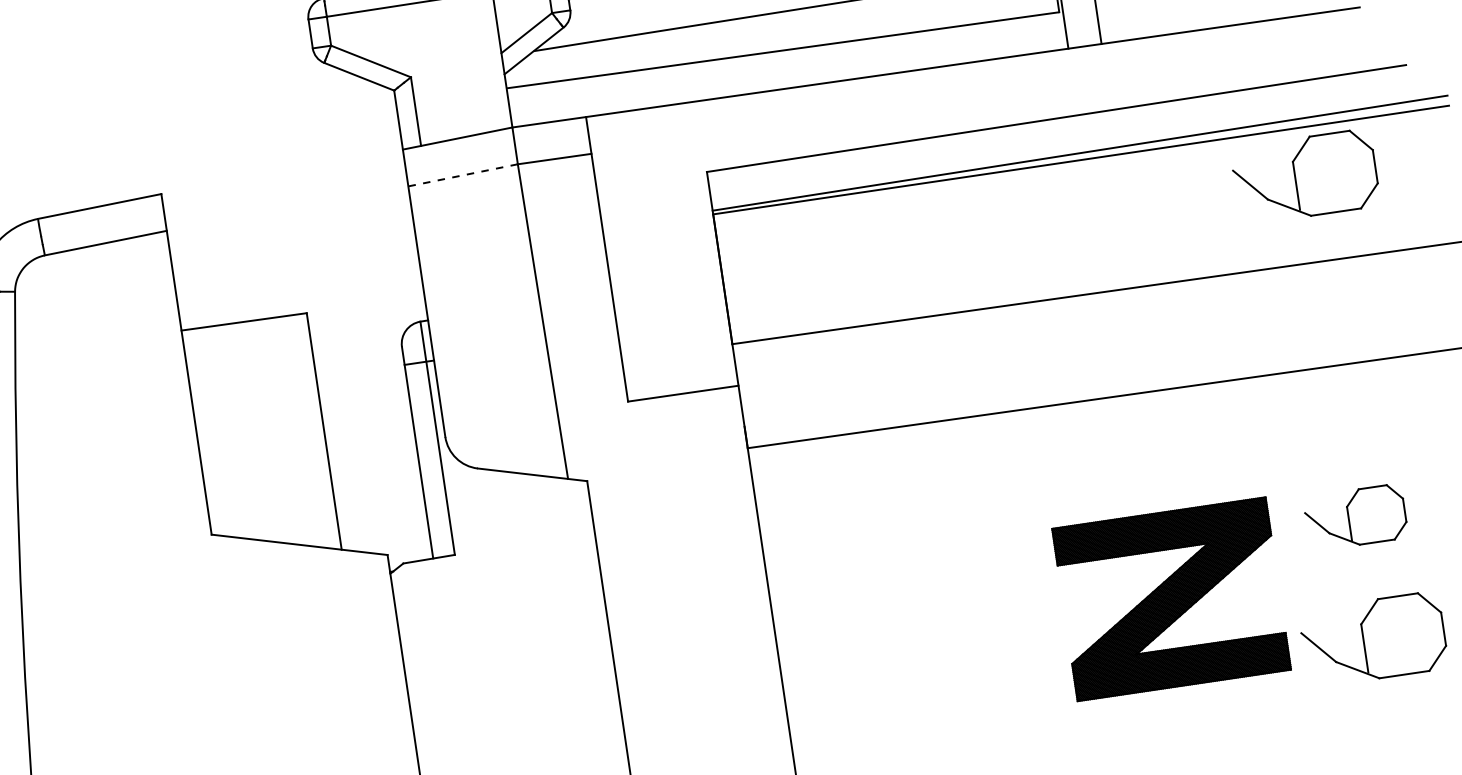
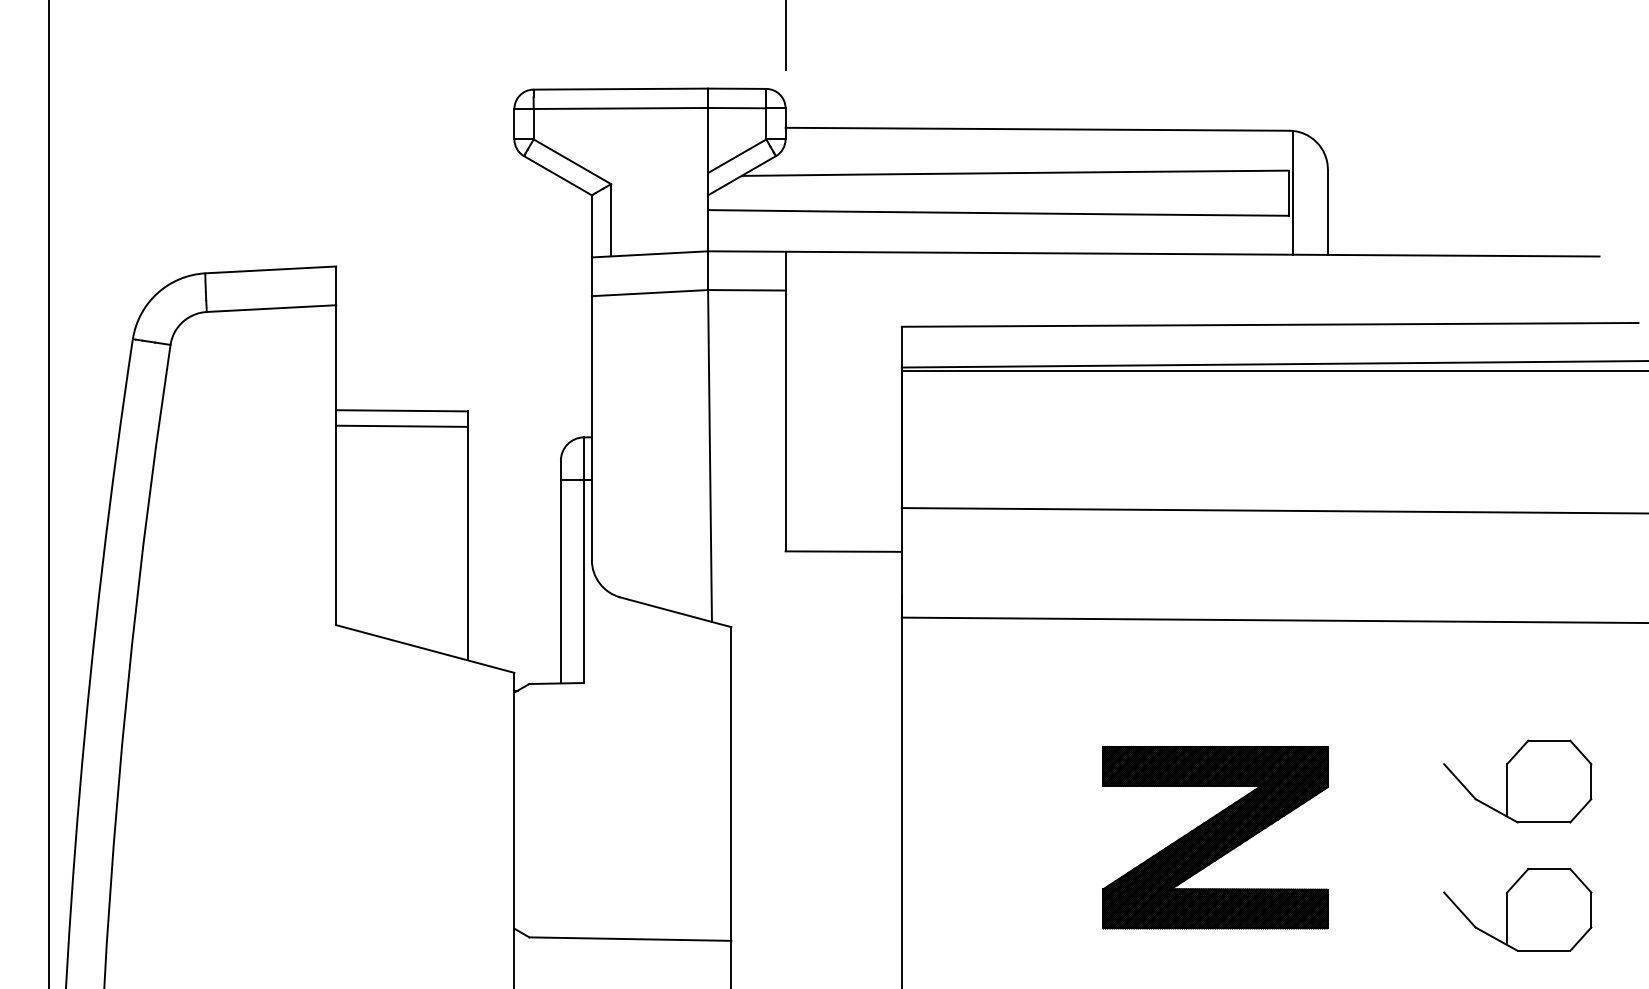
line: (462, 175) -> (649, 293), dashed -> solid
part: (1305, 176) -> (1517, 422), removed
line: (245, 335) -> (401, 425), added
part: (1355, 517) -> (1517, 781), size x1.43
part: (1171, 599) -> (1215, 837), moved

